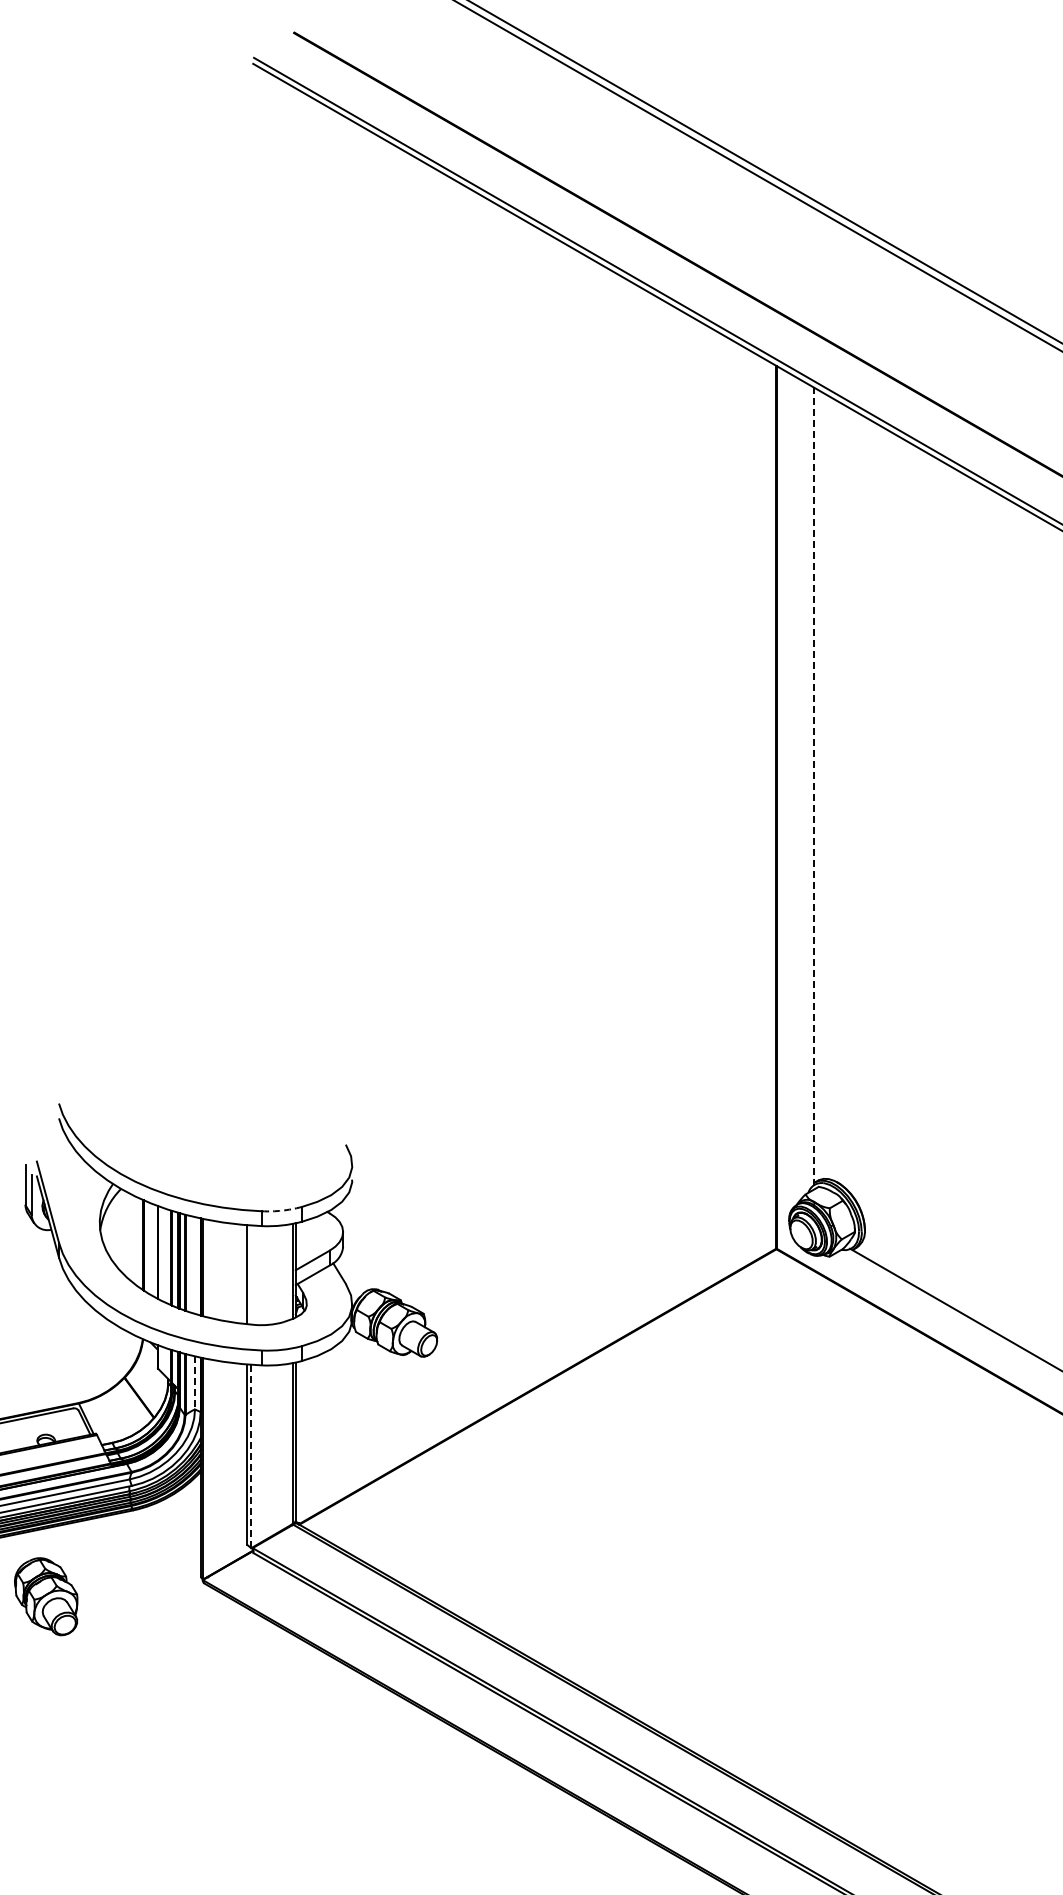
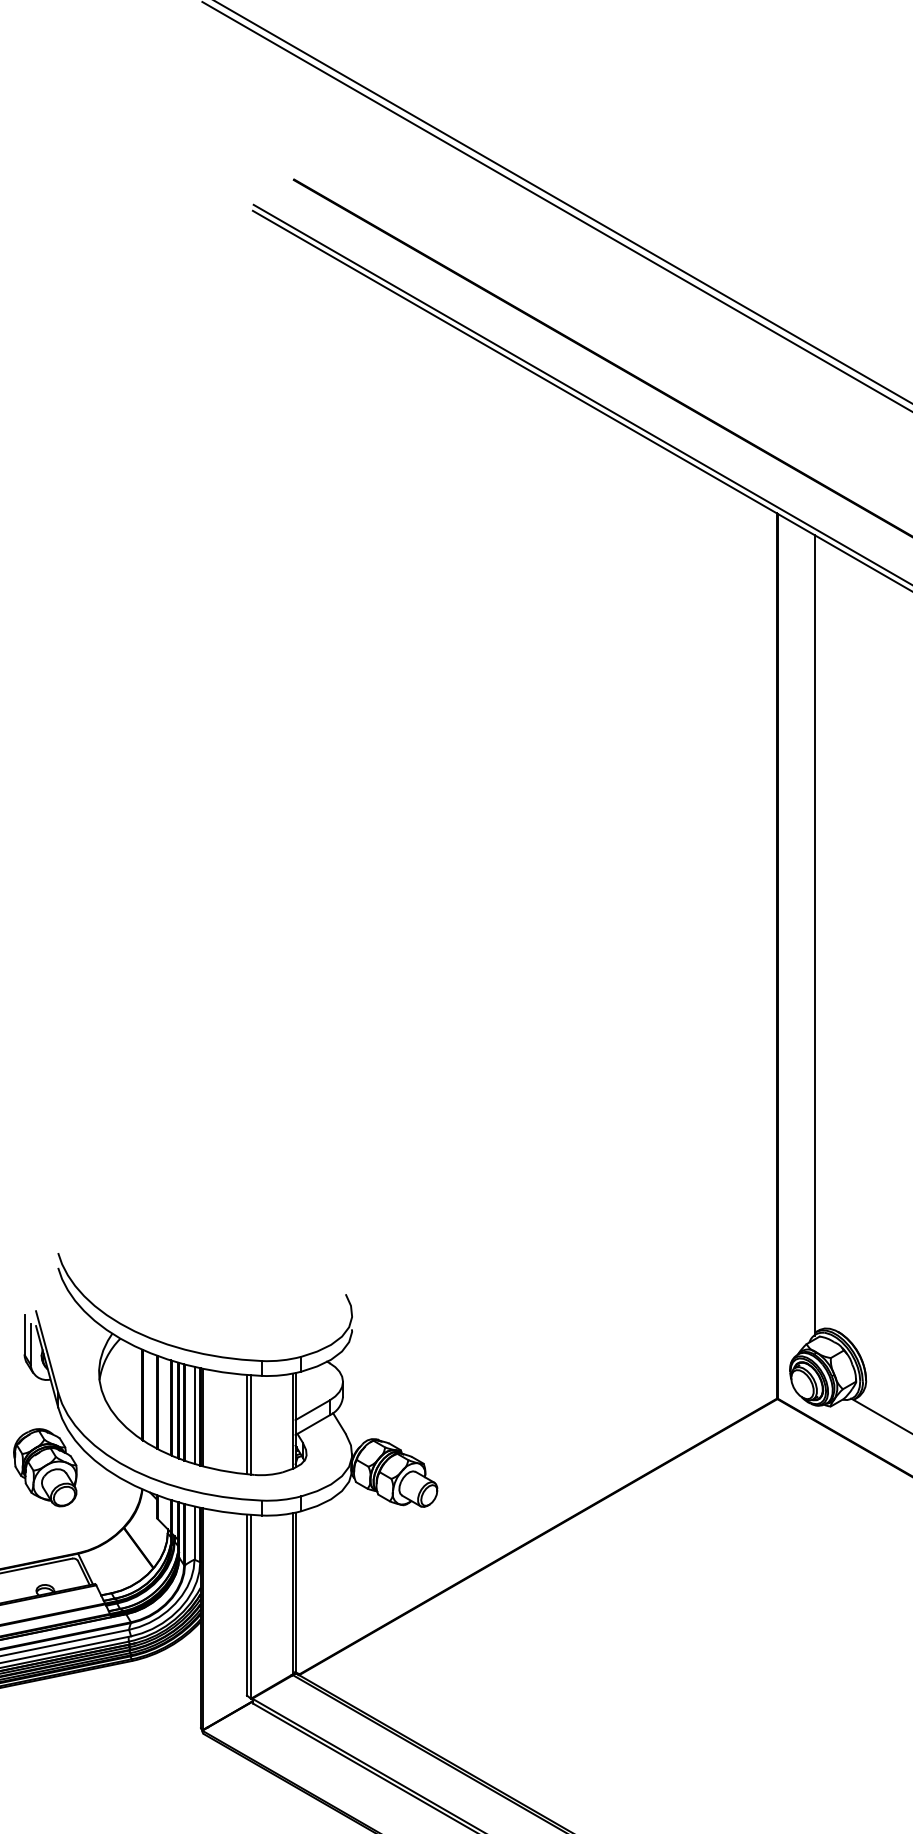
line: (813, 787) -> (814, 936), dashed -> solid
arc: (281, 1210) -> (281, 1360), dashed -> solid
line: (195, 1265) -> (195, 1415), added
line: (251, 1274) -> (251, 1424), added
line: (195, 1382) -> (195, 1532), dashed -> solid
line: (251, 1456) -> (251, 1606), dashed -> solid
part: (46, 1596) -> (45, 1467), moved

